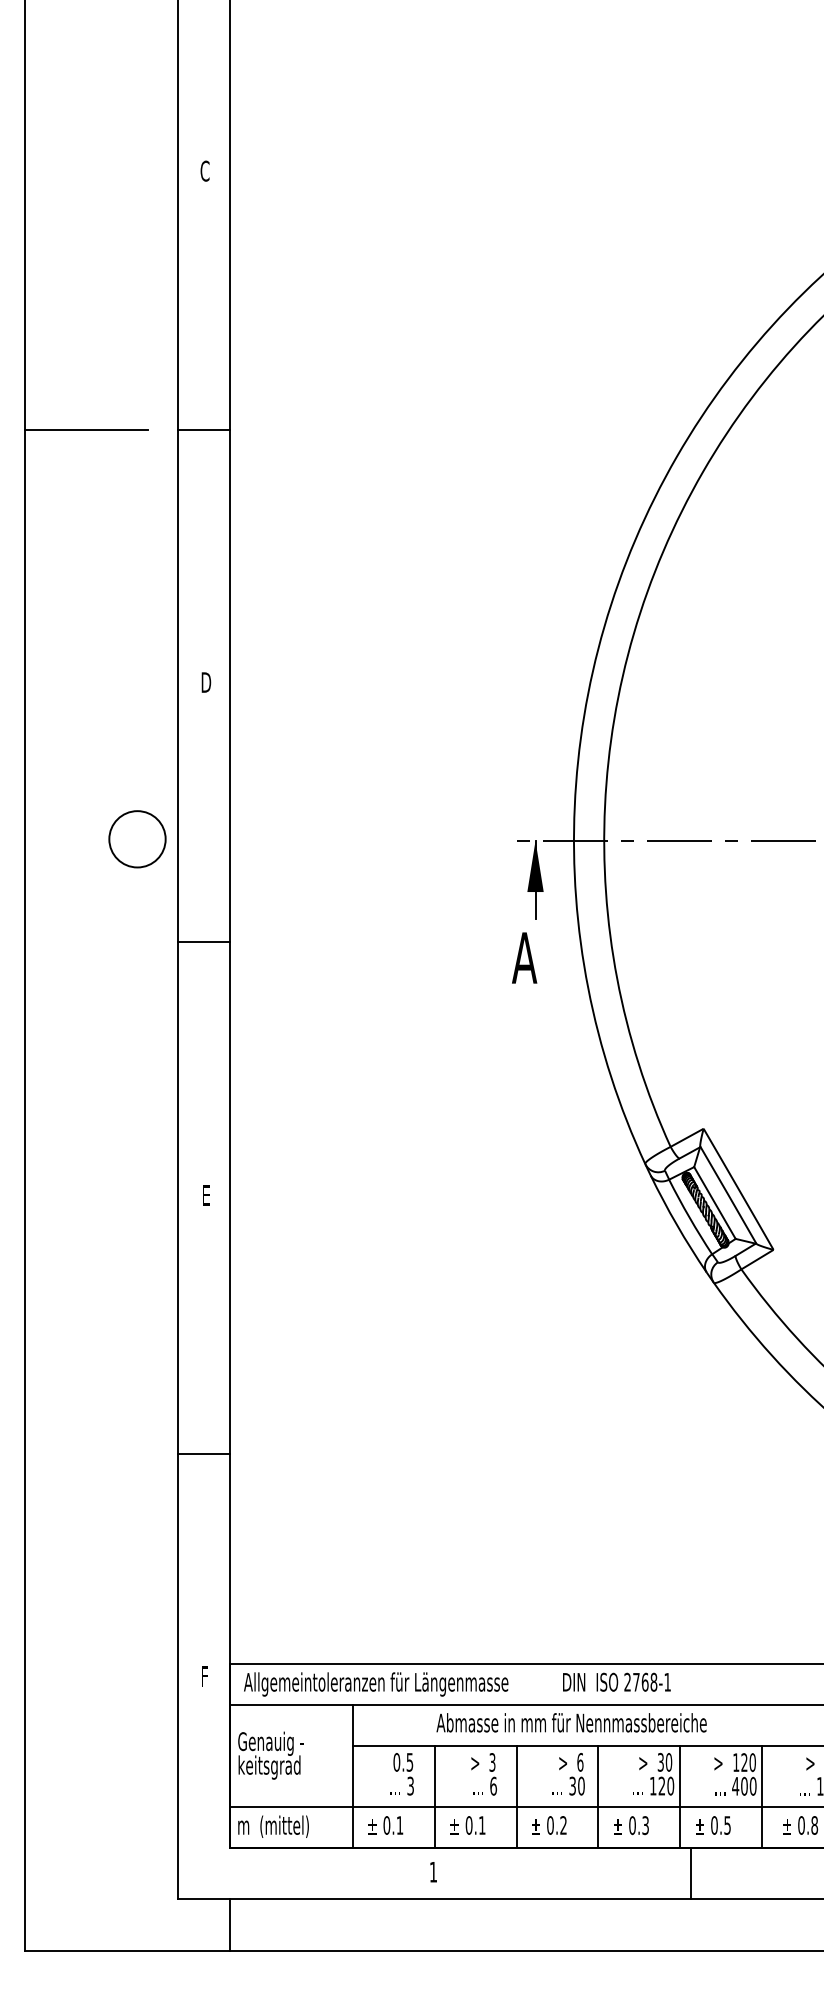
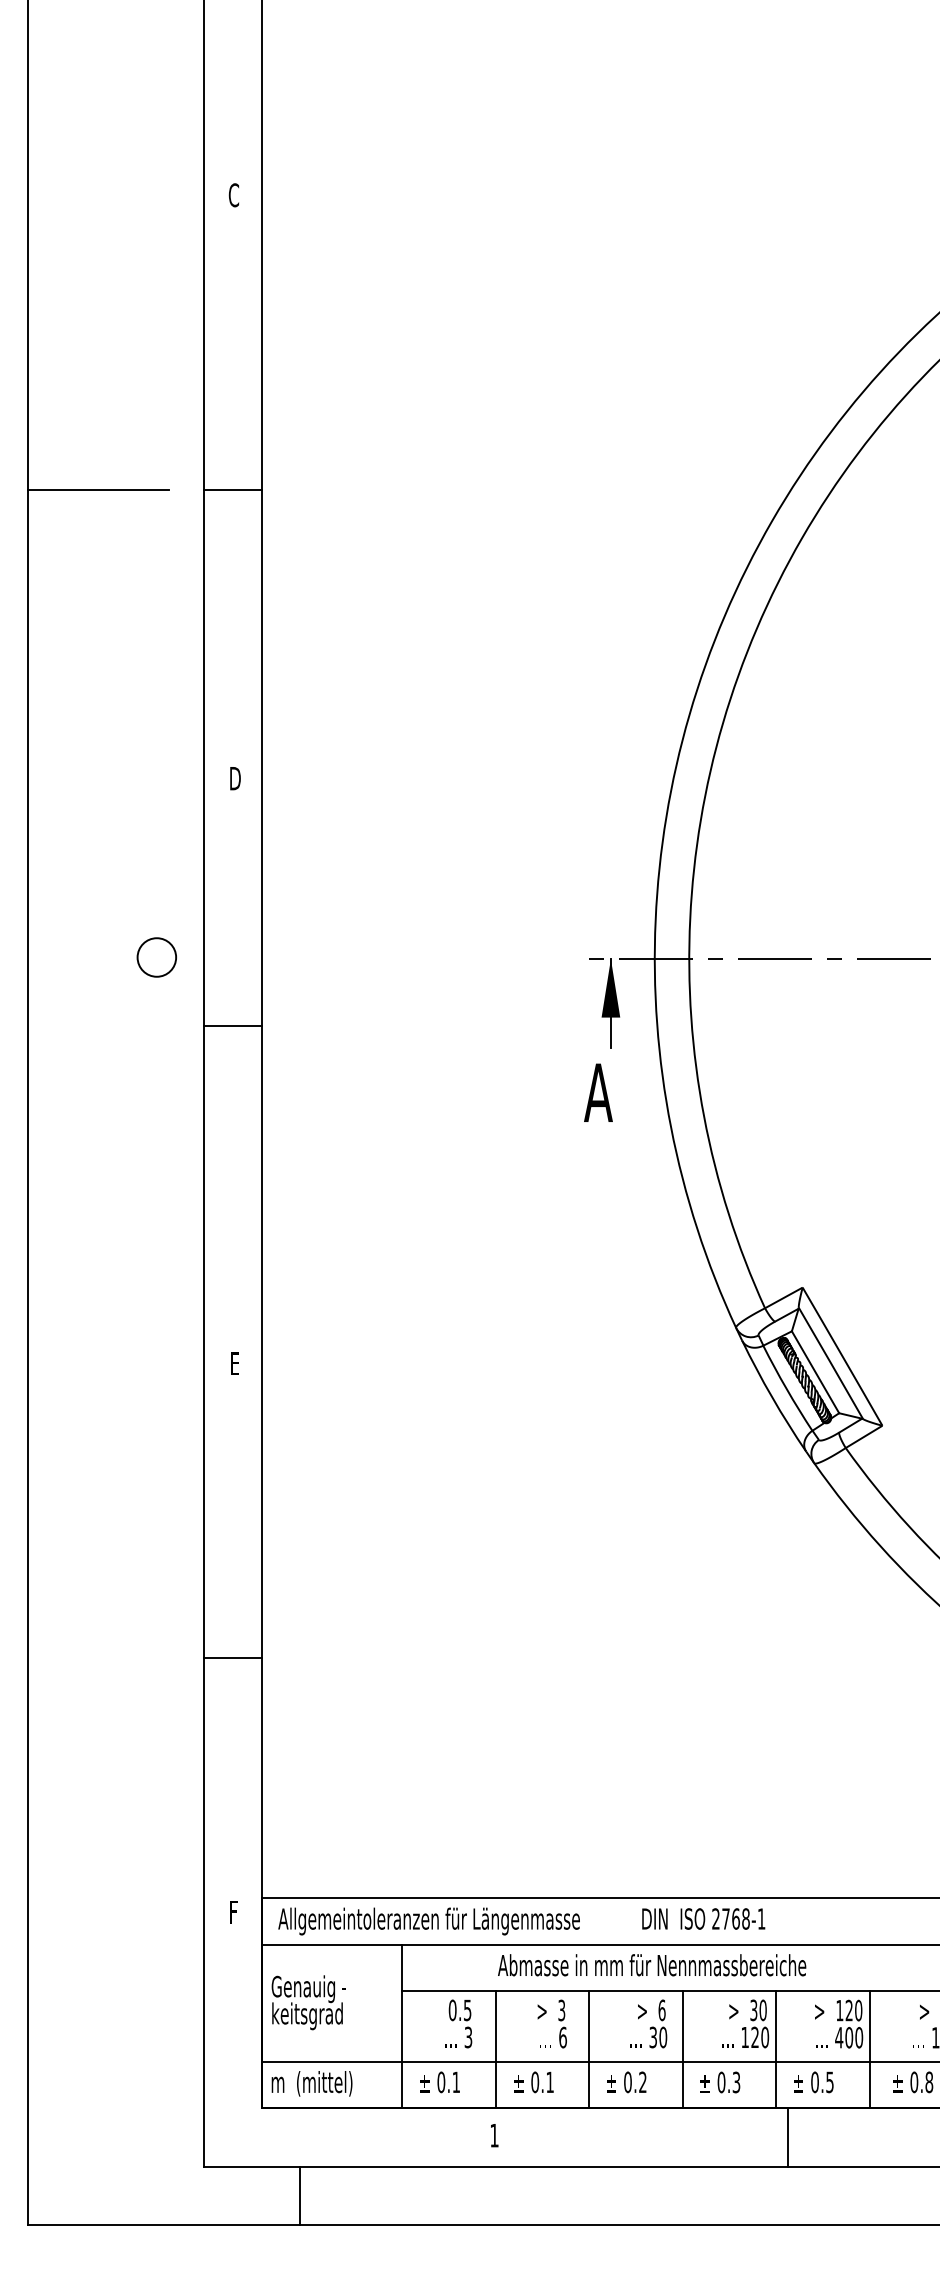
circle: (137, 839) -> (156, 957), size x0.6
line: (203, 941) -> (232, 1026), moved
line: (229, 1924) -> (299, 2195), moved

